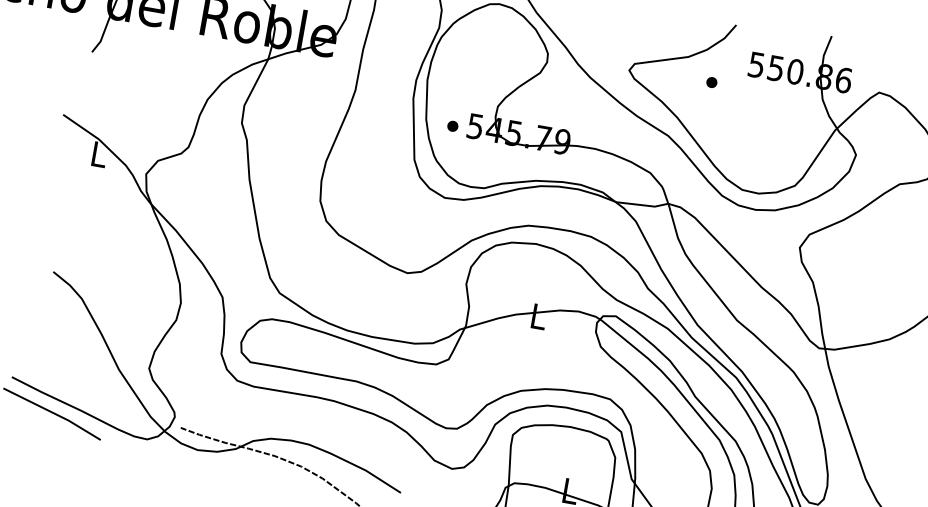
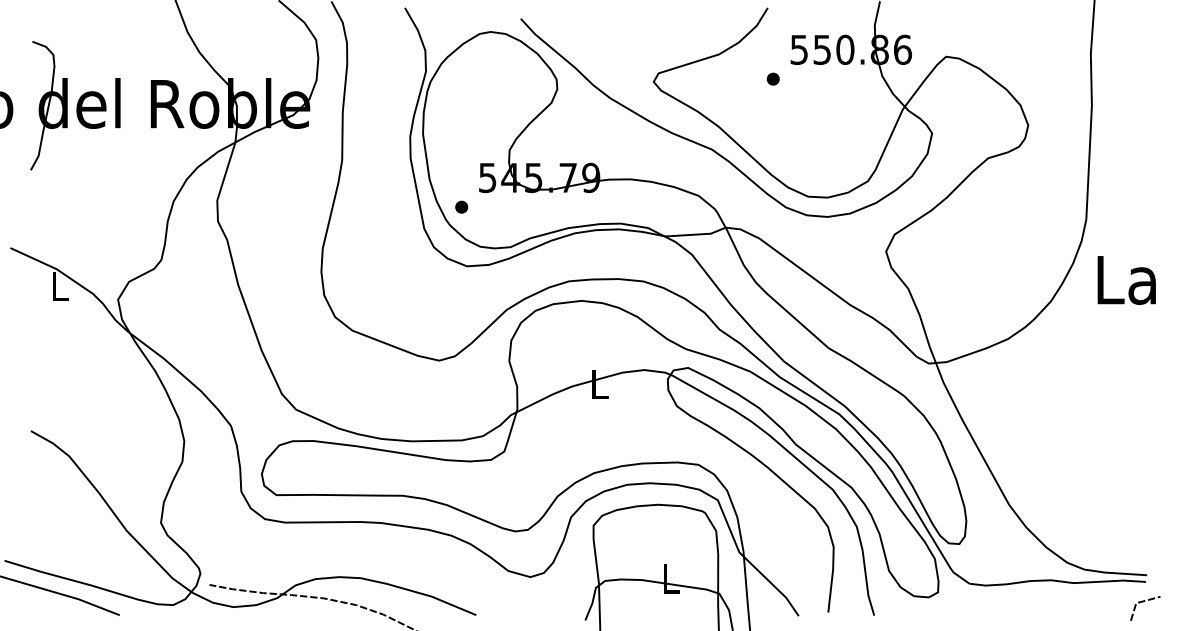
part: (711, 81) -> (772, 78), moved
part: (452, 125) -> (461, 206), moved

